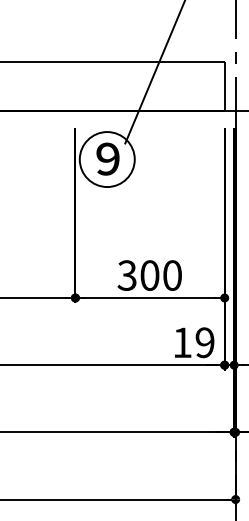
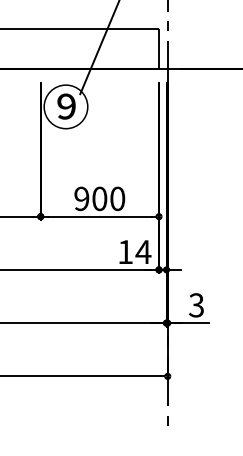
text: (126, 276) -> (81, 199), 300 -> 900
text: (205, 343) -> (143, 252), 19 -> 14

